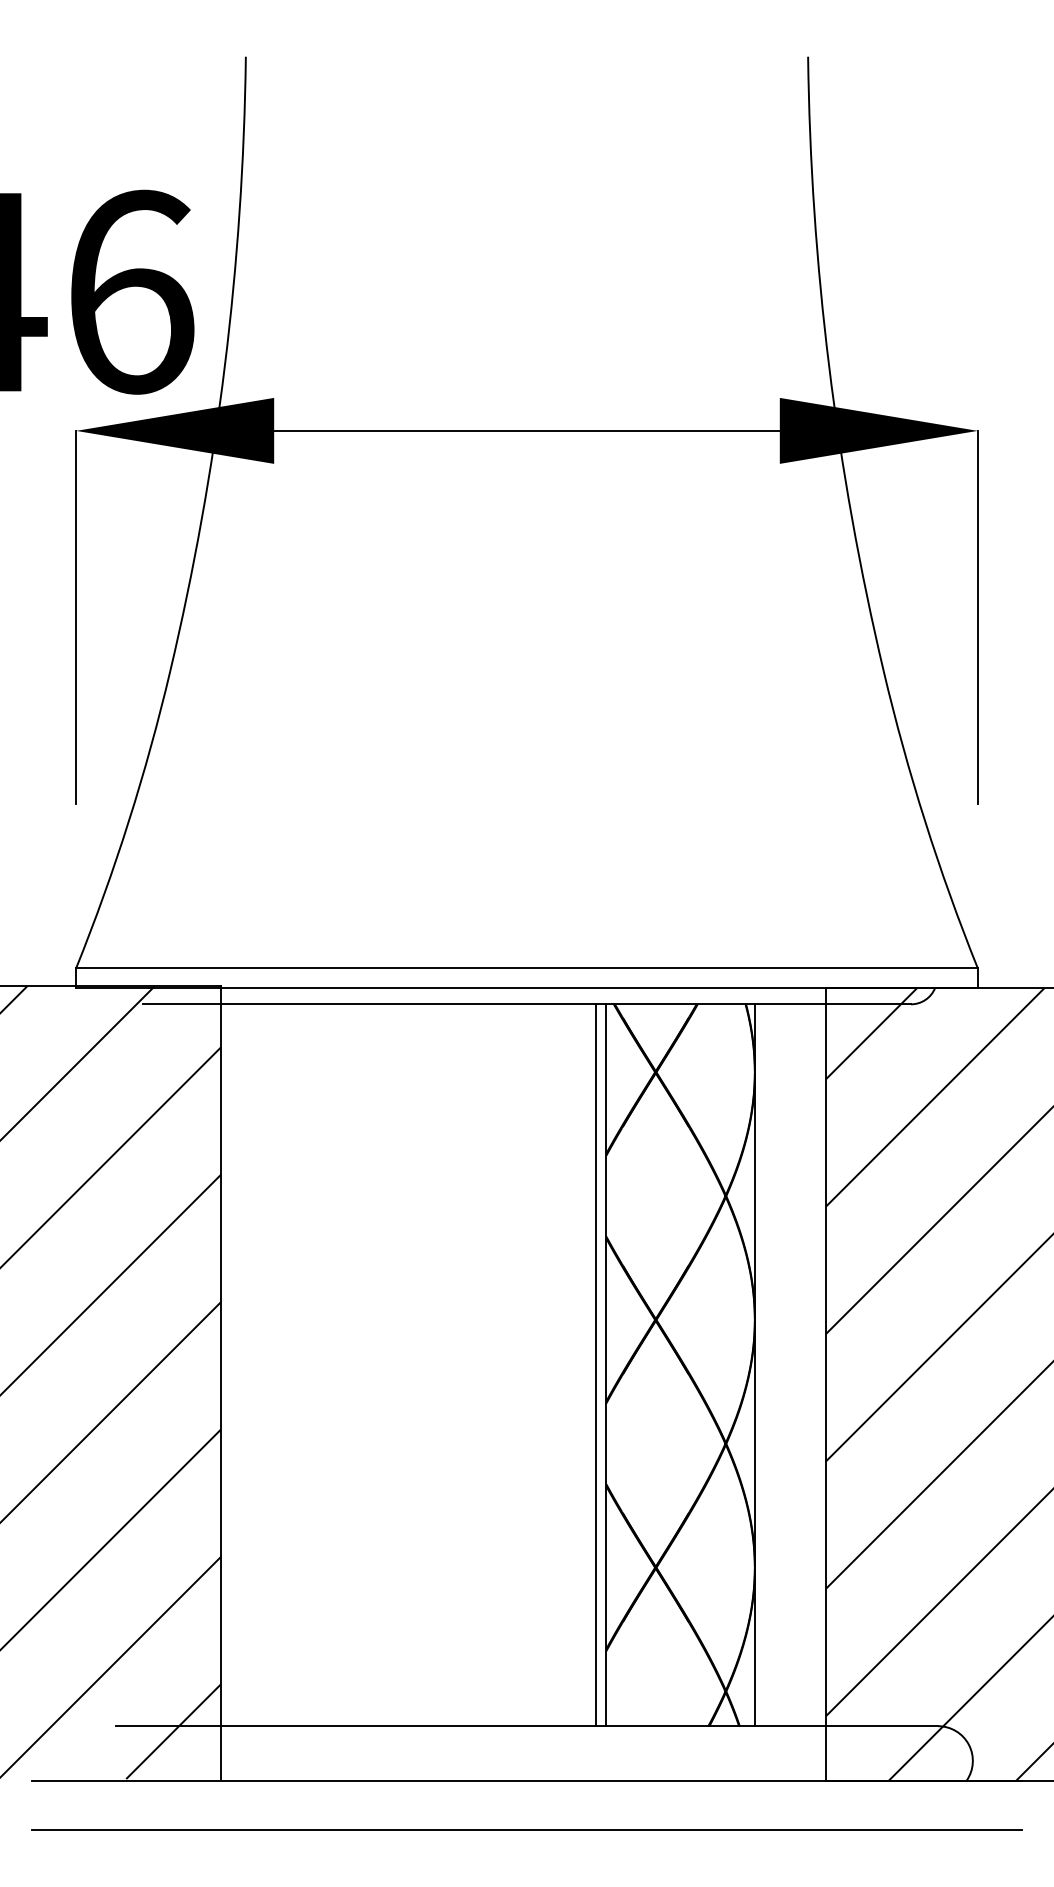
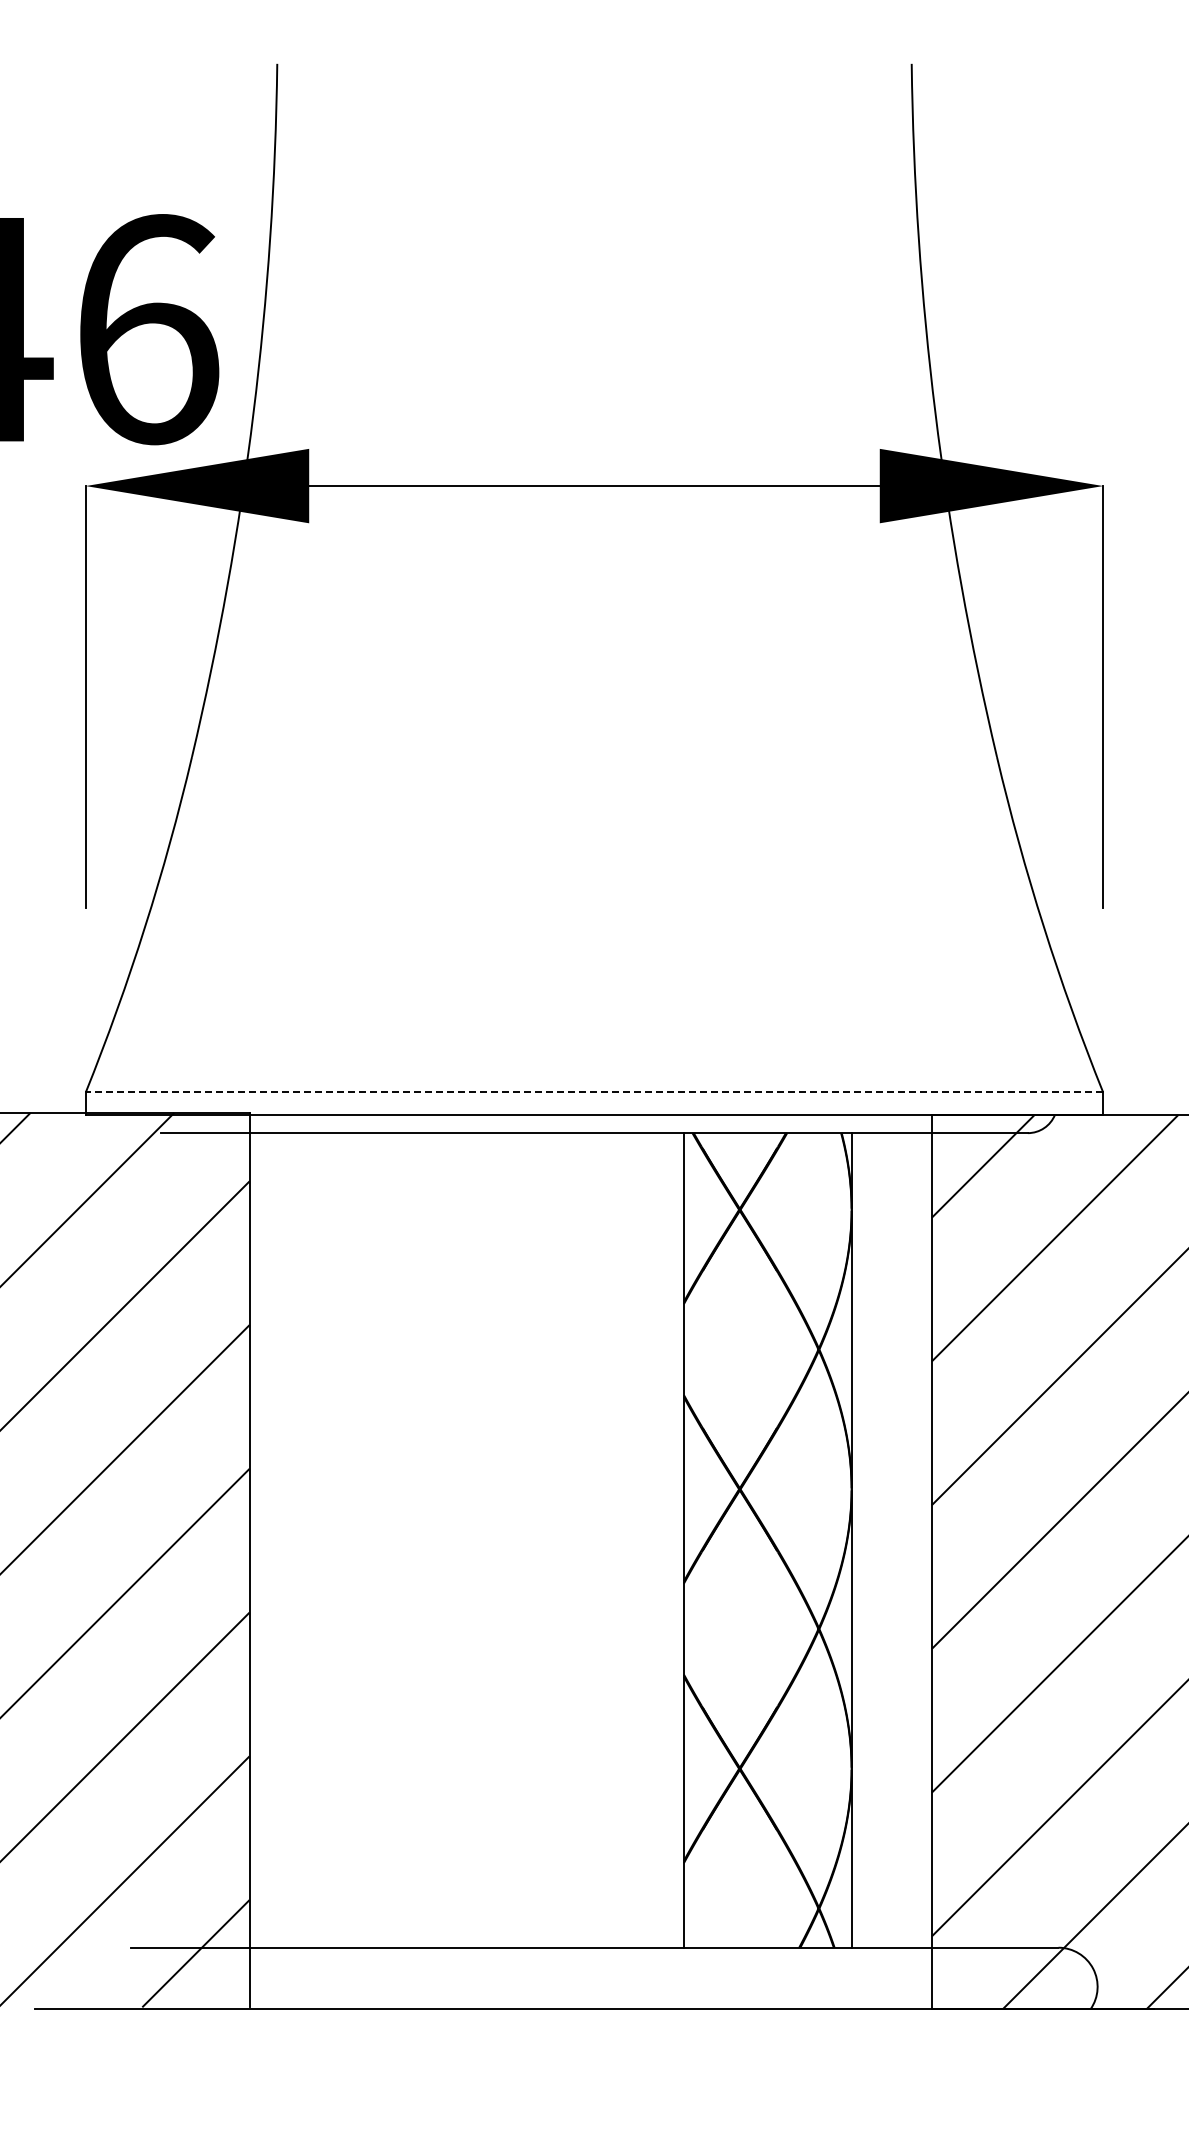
line: (527, 968) -> (594, 1092), solid -> dashed
line: (596, 1365) -> (672, 1540), removed
line: (527, 1830) -> (594, 2065), removed

